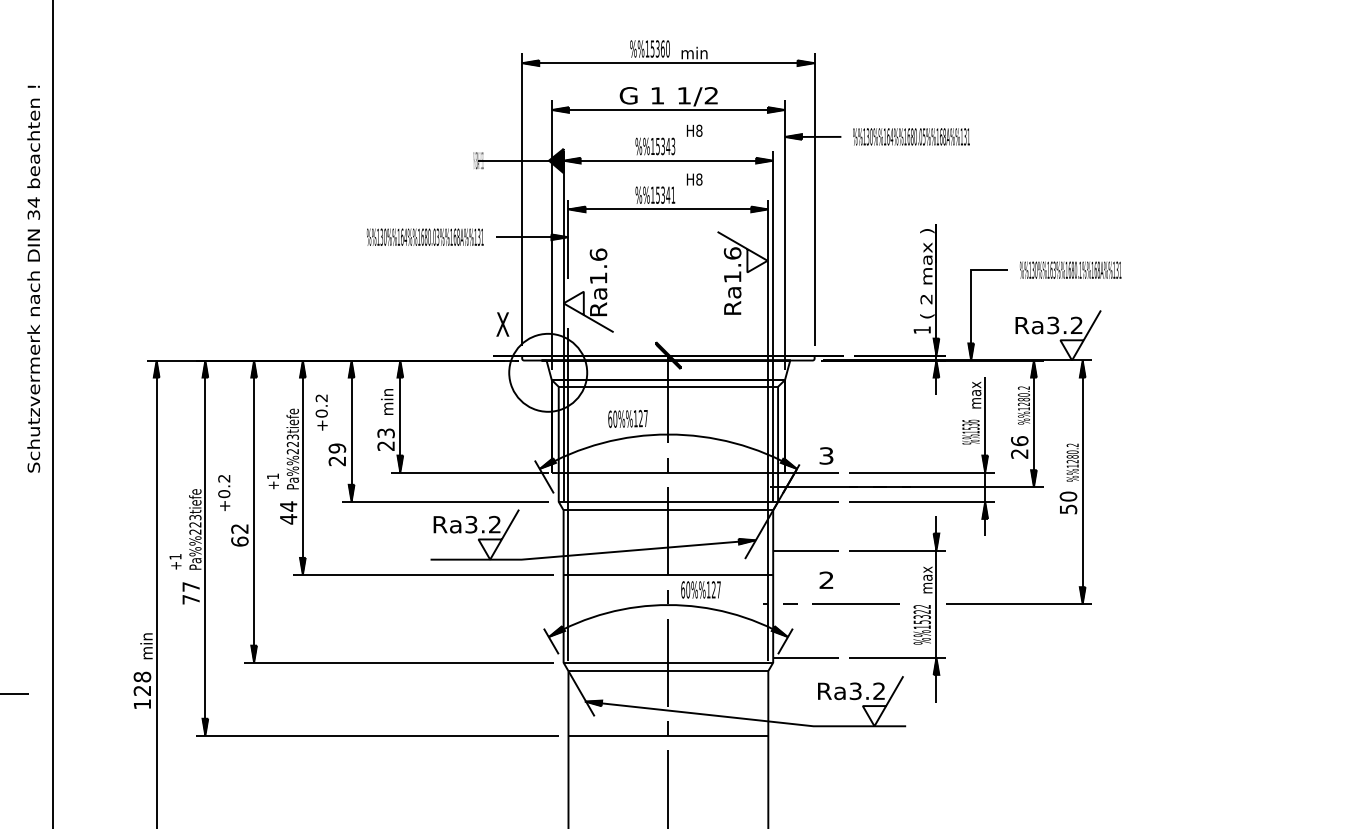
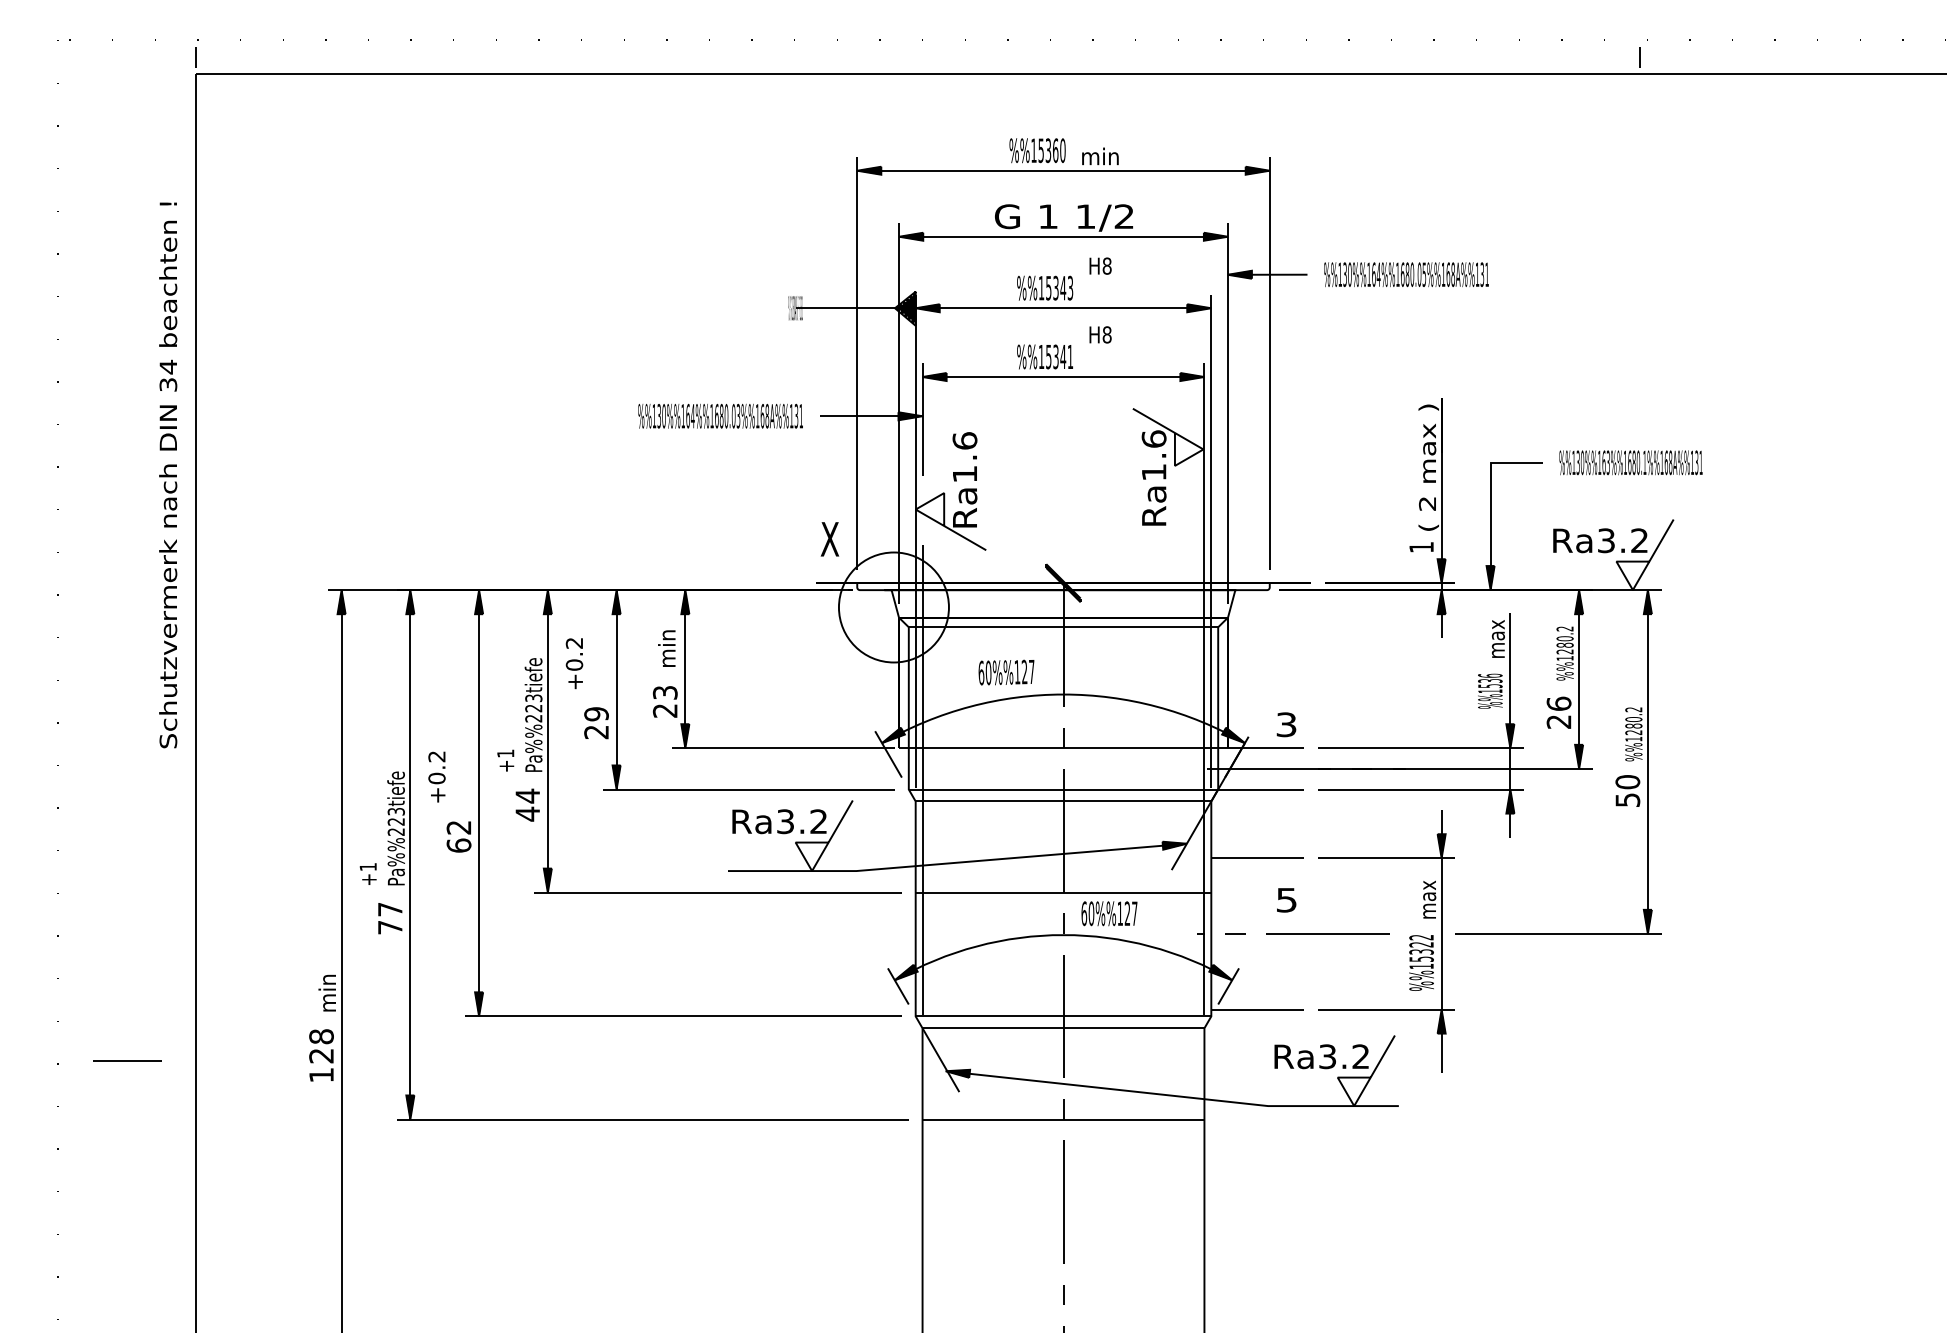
text: (826, 579) -> (1286, 899), 2 -> 5

